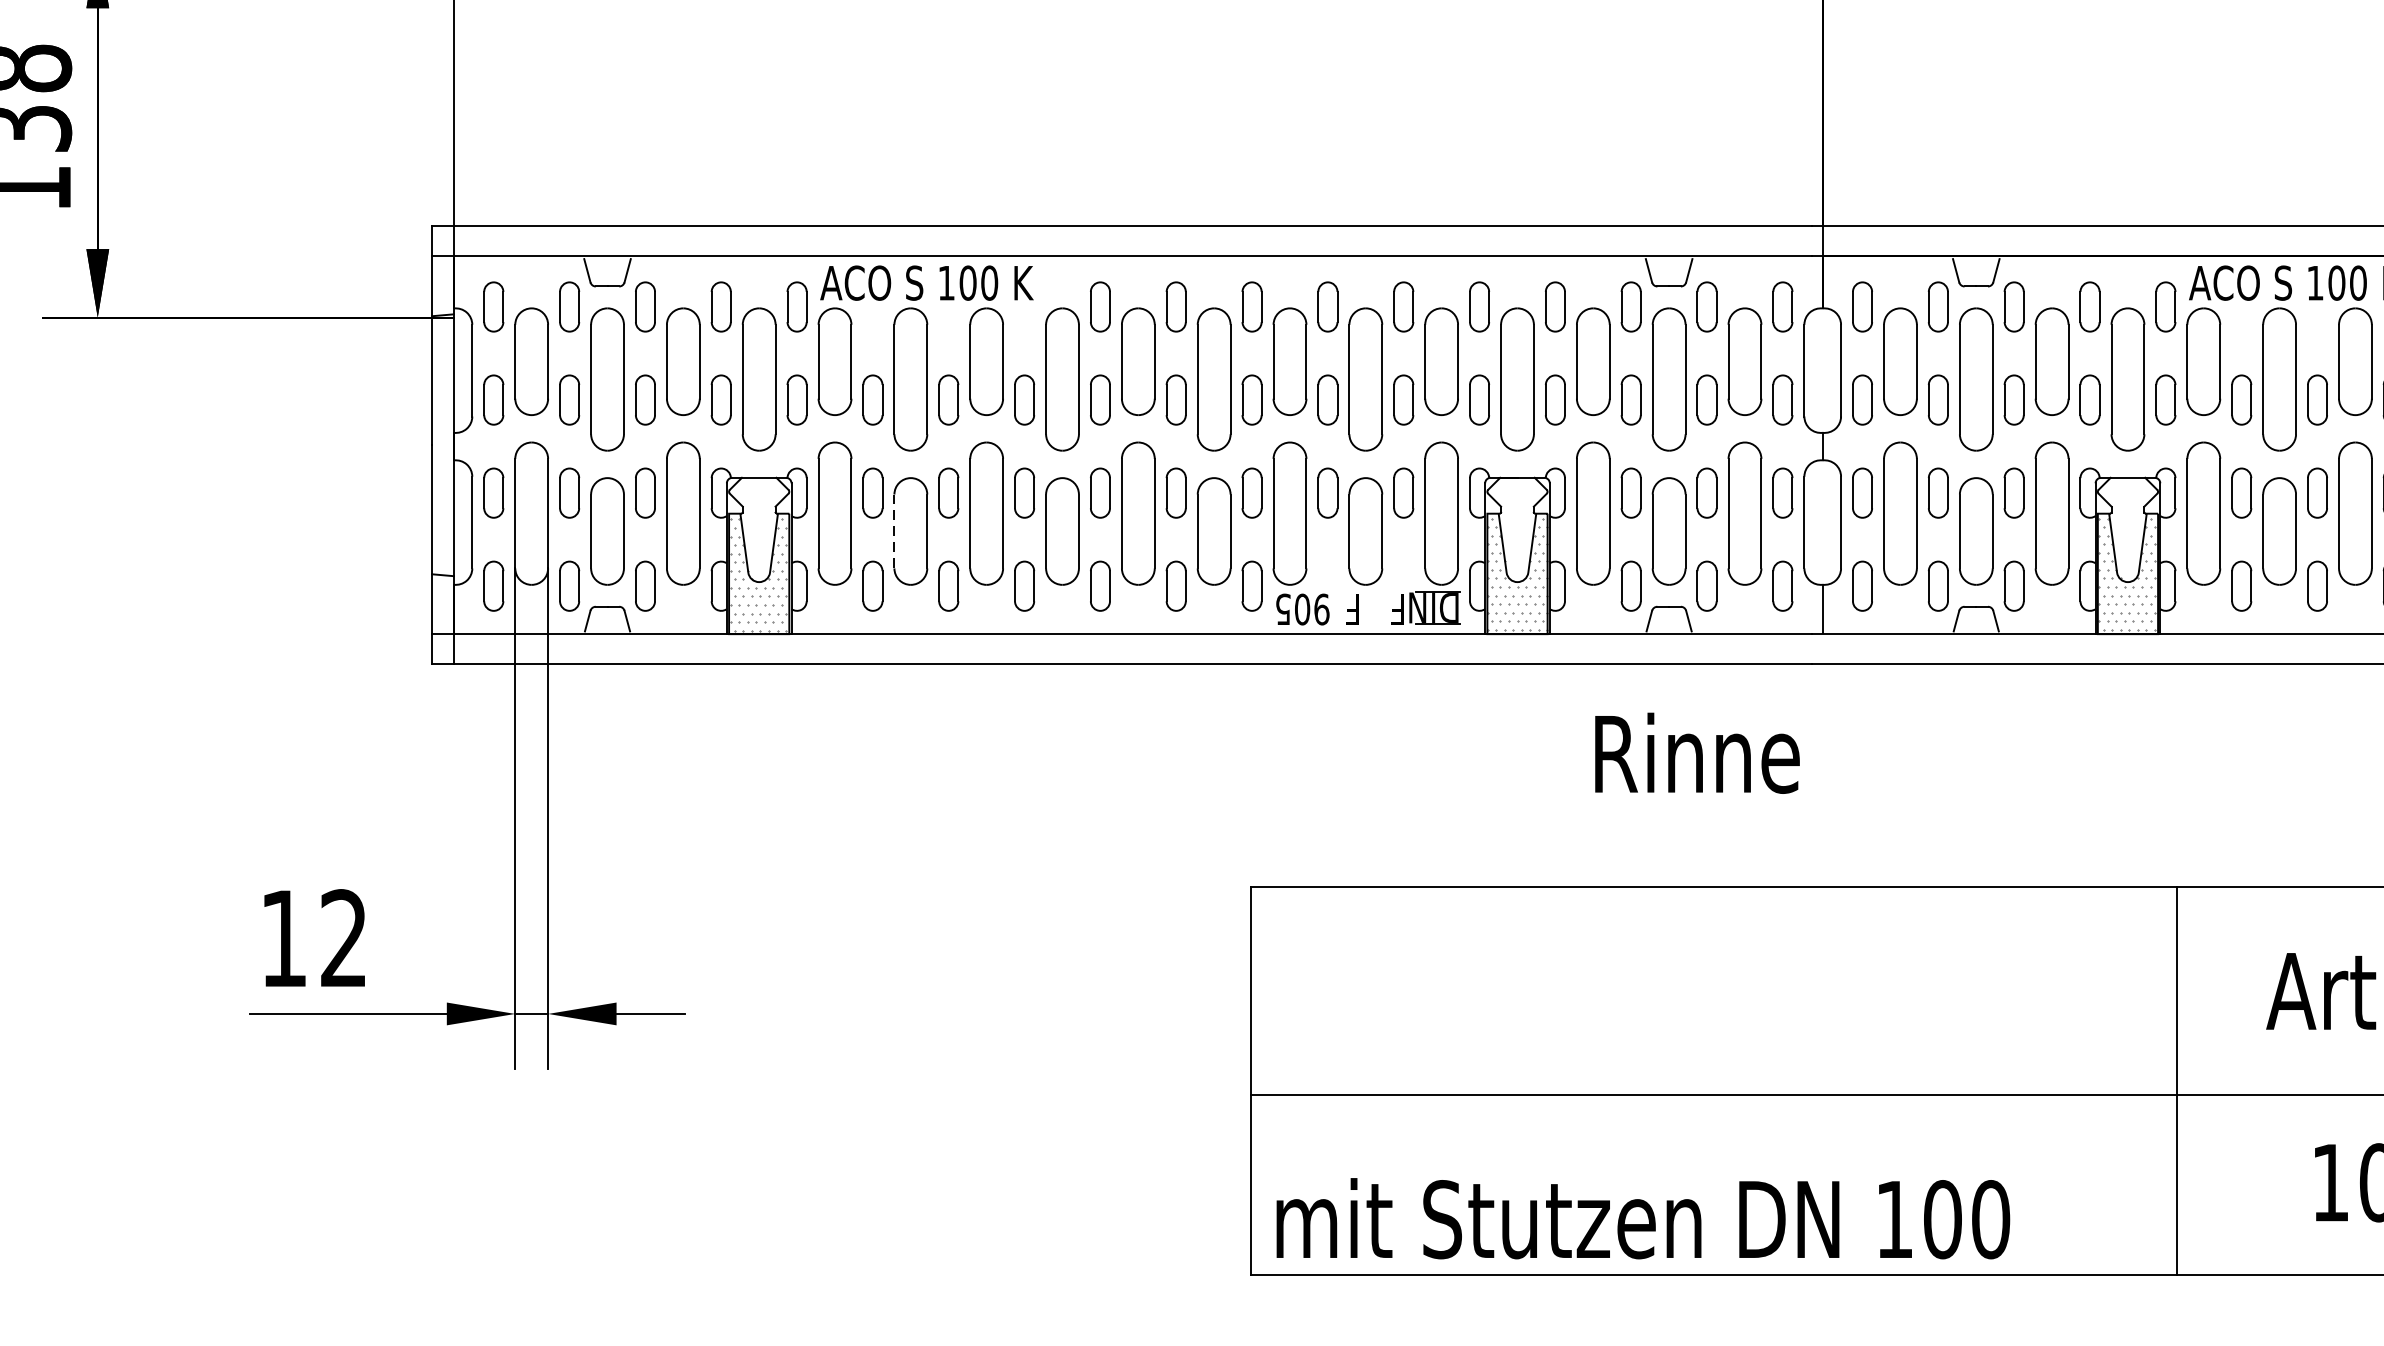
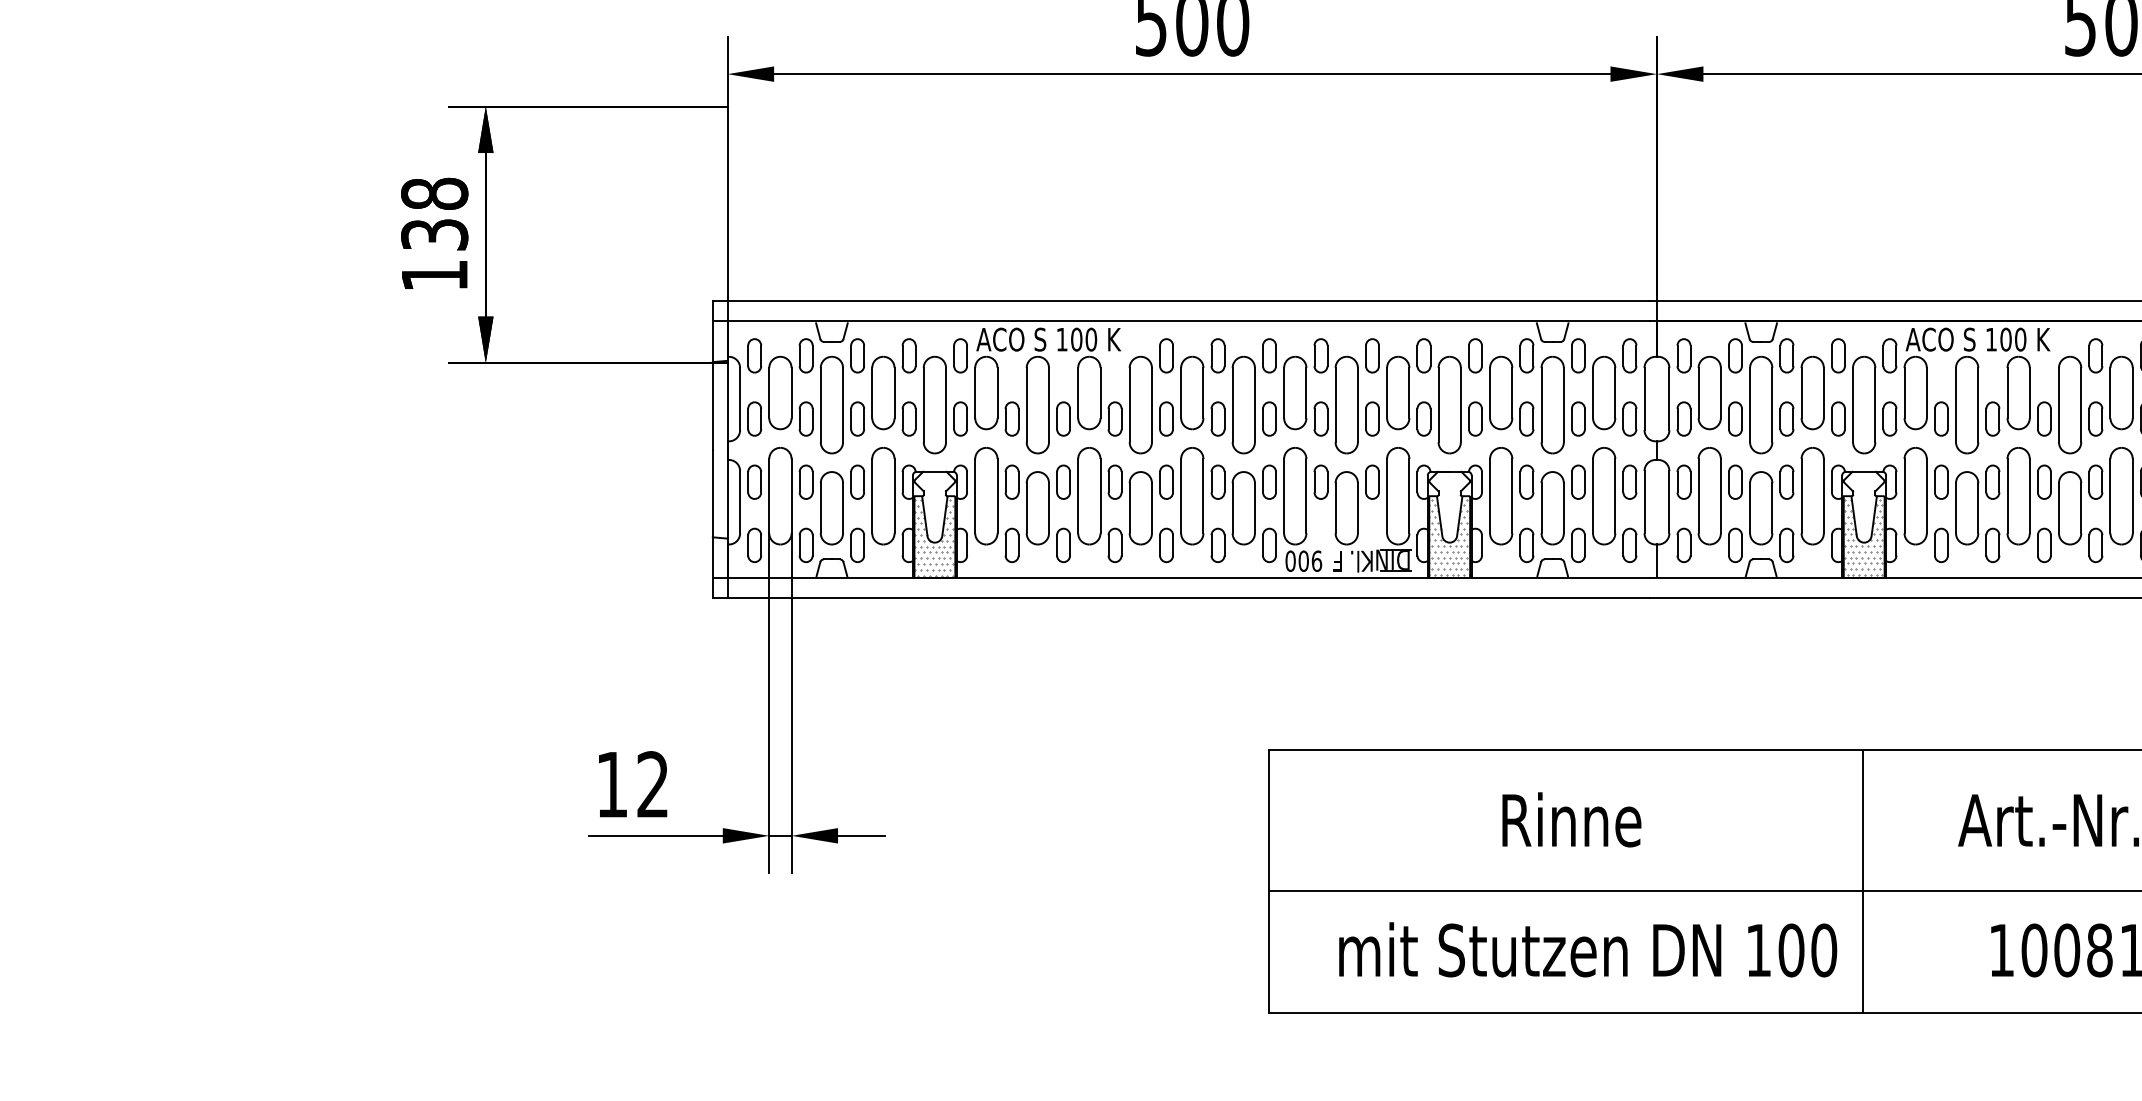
line: (894, 530) -> (1026, 507), dashed -> solid
text: (1282, 609) -> (1290, 561), 905 -> 900
text: (1387, 609) -> (1361, 561), F -> Kl.
text: (1696, 752) -> (1571, 819), moved
line: (2177, 1079) -> (1863, 880), moved
text: (1643, 1218) -> (1588, 949), moved

